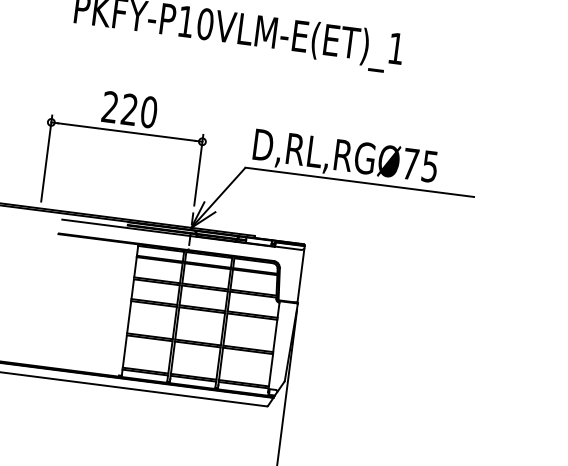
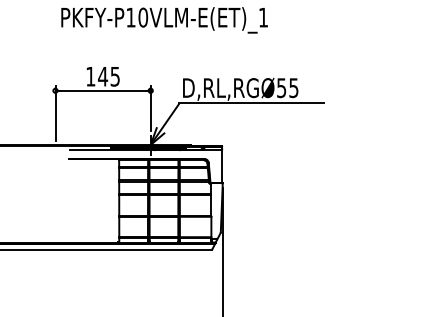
text: (130, 109) -> (103, 76), 220 -> 145
text: (410, 164) -> (281, 88), D,RL,RGØ75 -> D,RL,RGØ55

